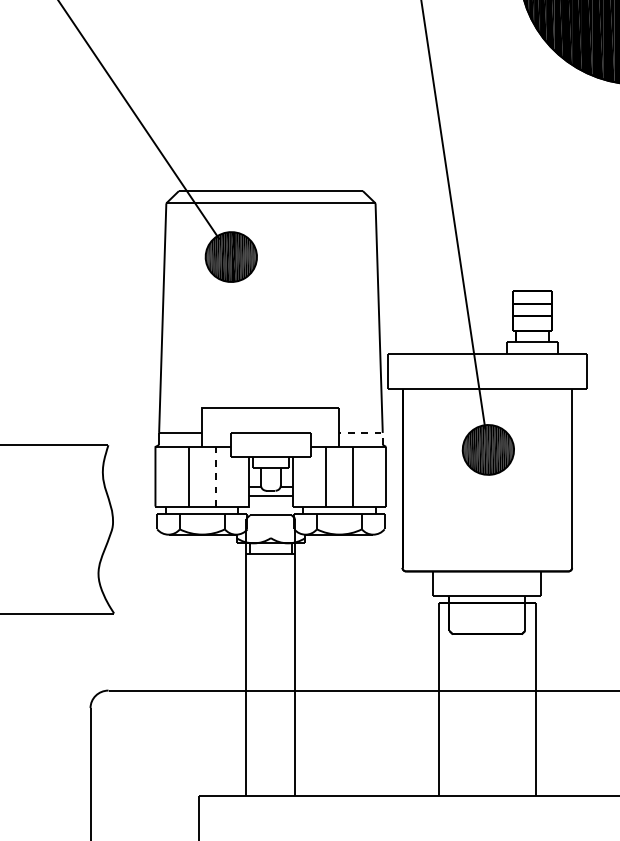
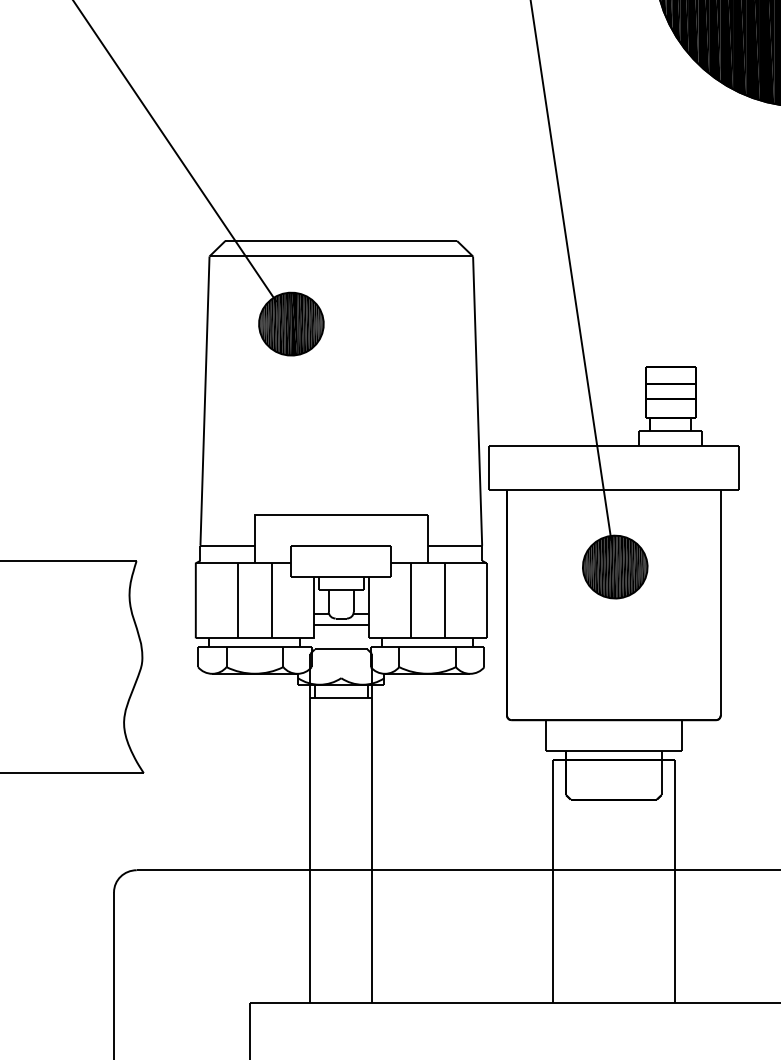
line: (367, 432) -> (463, 545), dashed -> solid
line: (215, 476) -> (271, 600), dashed -> solid

